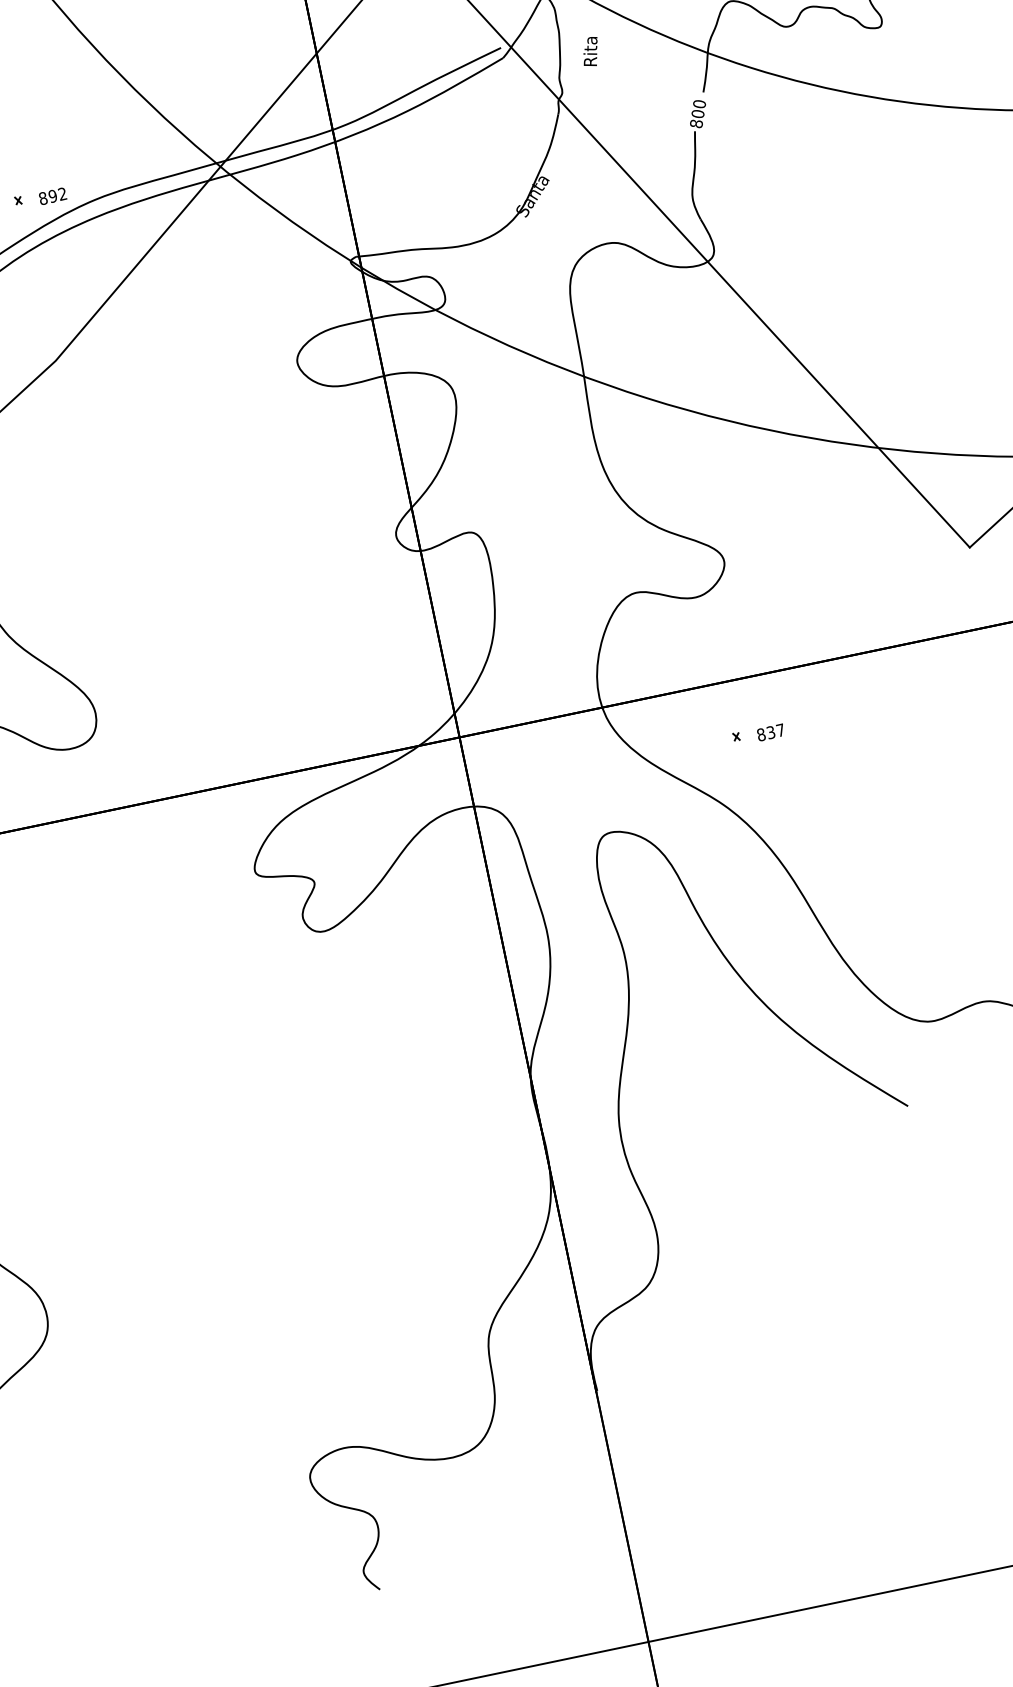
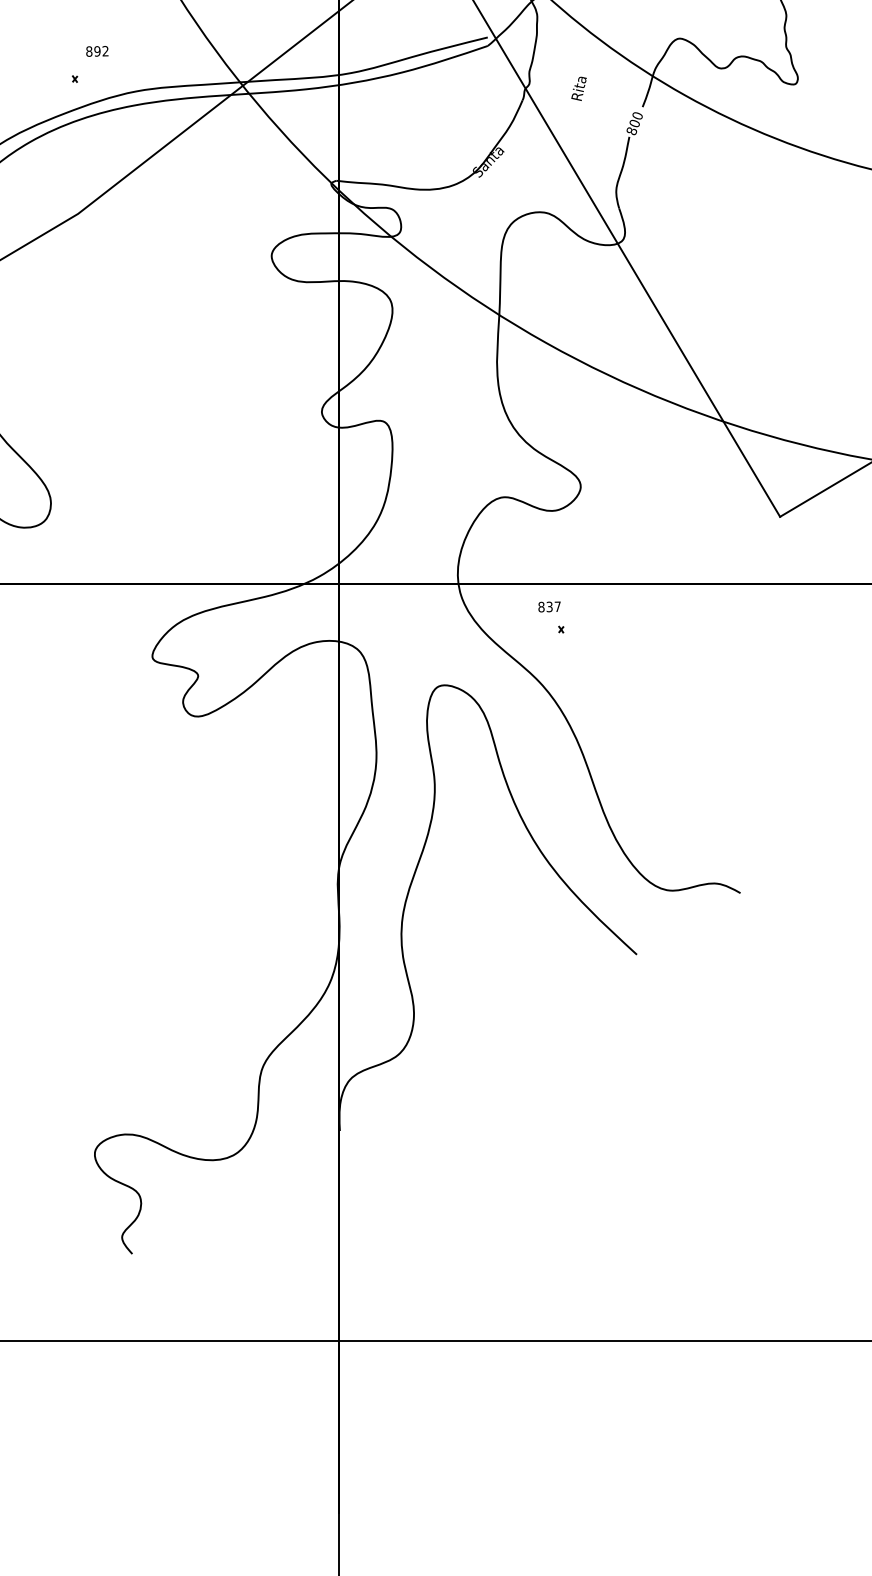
text: (590, 51) -> (578, 88), moved
text: (53, 196) -> (97, 51), moved
text: (770, 732) -> (549, 606), moved

